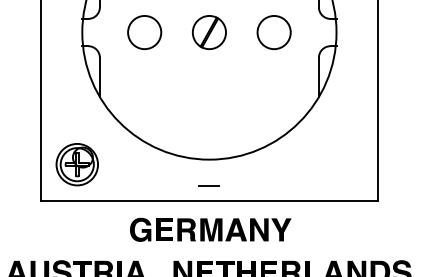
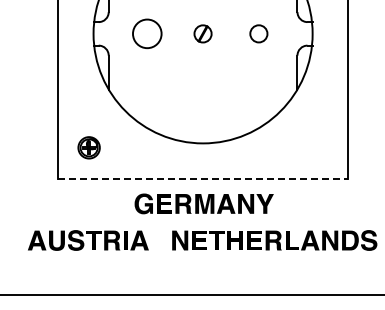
part: (208, 32) -> (202, 33), size x0.6
circle: (273, 32) -> (258, 33), size x0.6
part: (76, 164) -> (88, 147), size x0.6
line: (208, 185) -> (202, 165), removed
line: (209, 201) -> (203, 179), solid -> dashed

